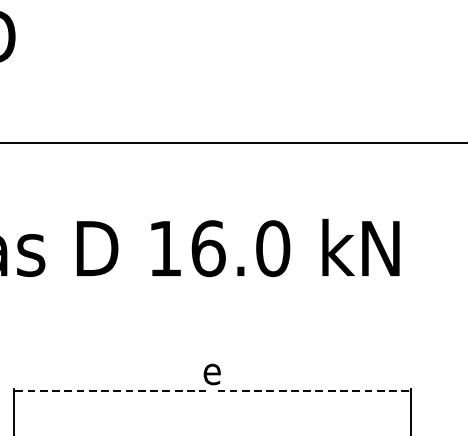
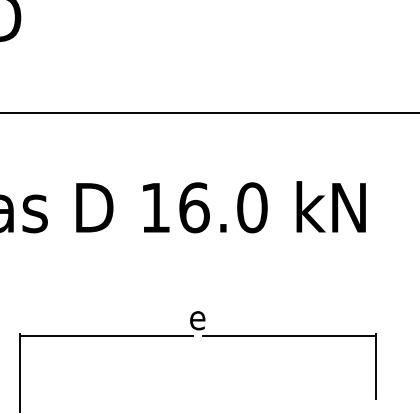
line: (110, 390) -> (106, 335), dashed -> solid
line: (313, 390) -> (288, 335), dashed -> solid

